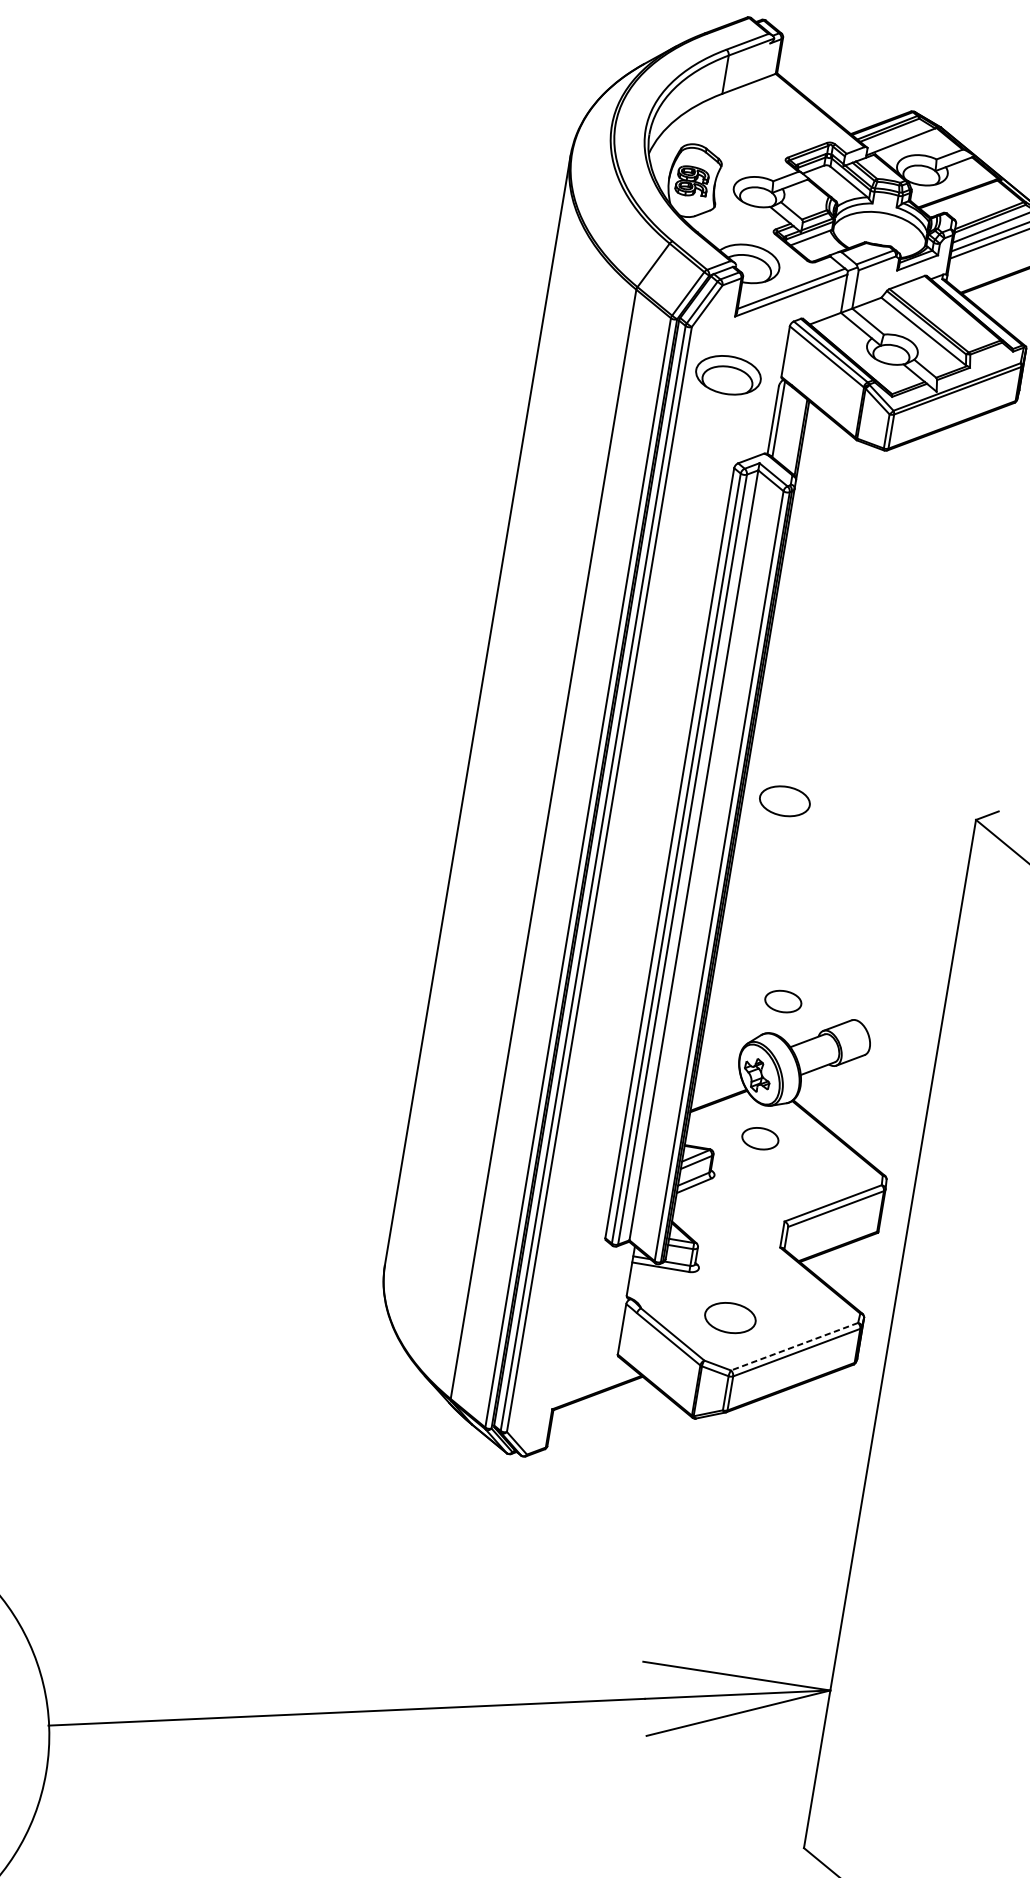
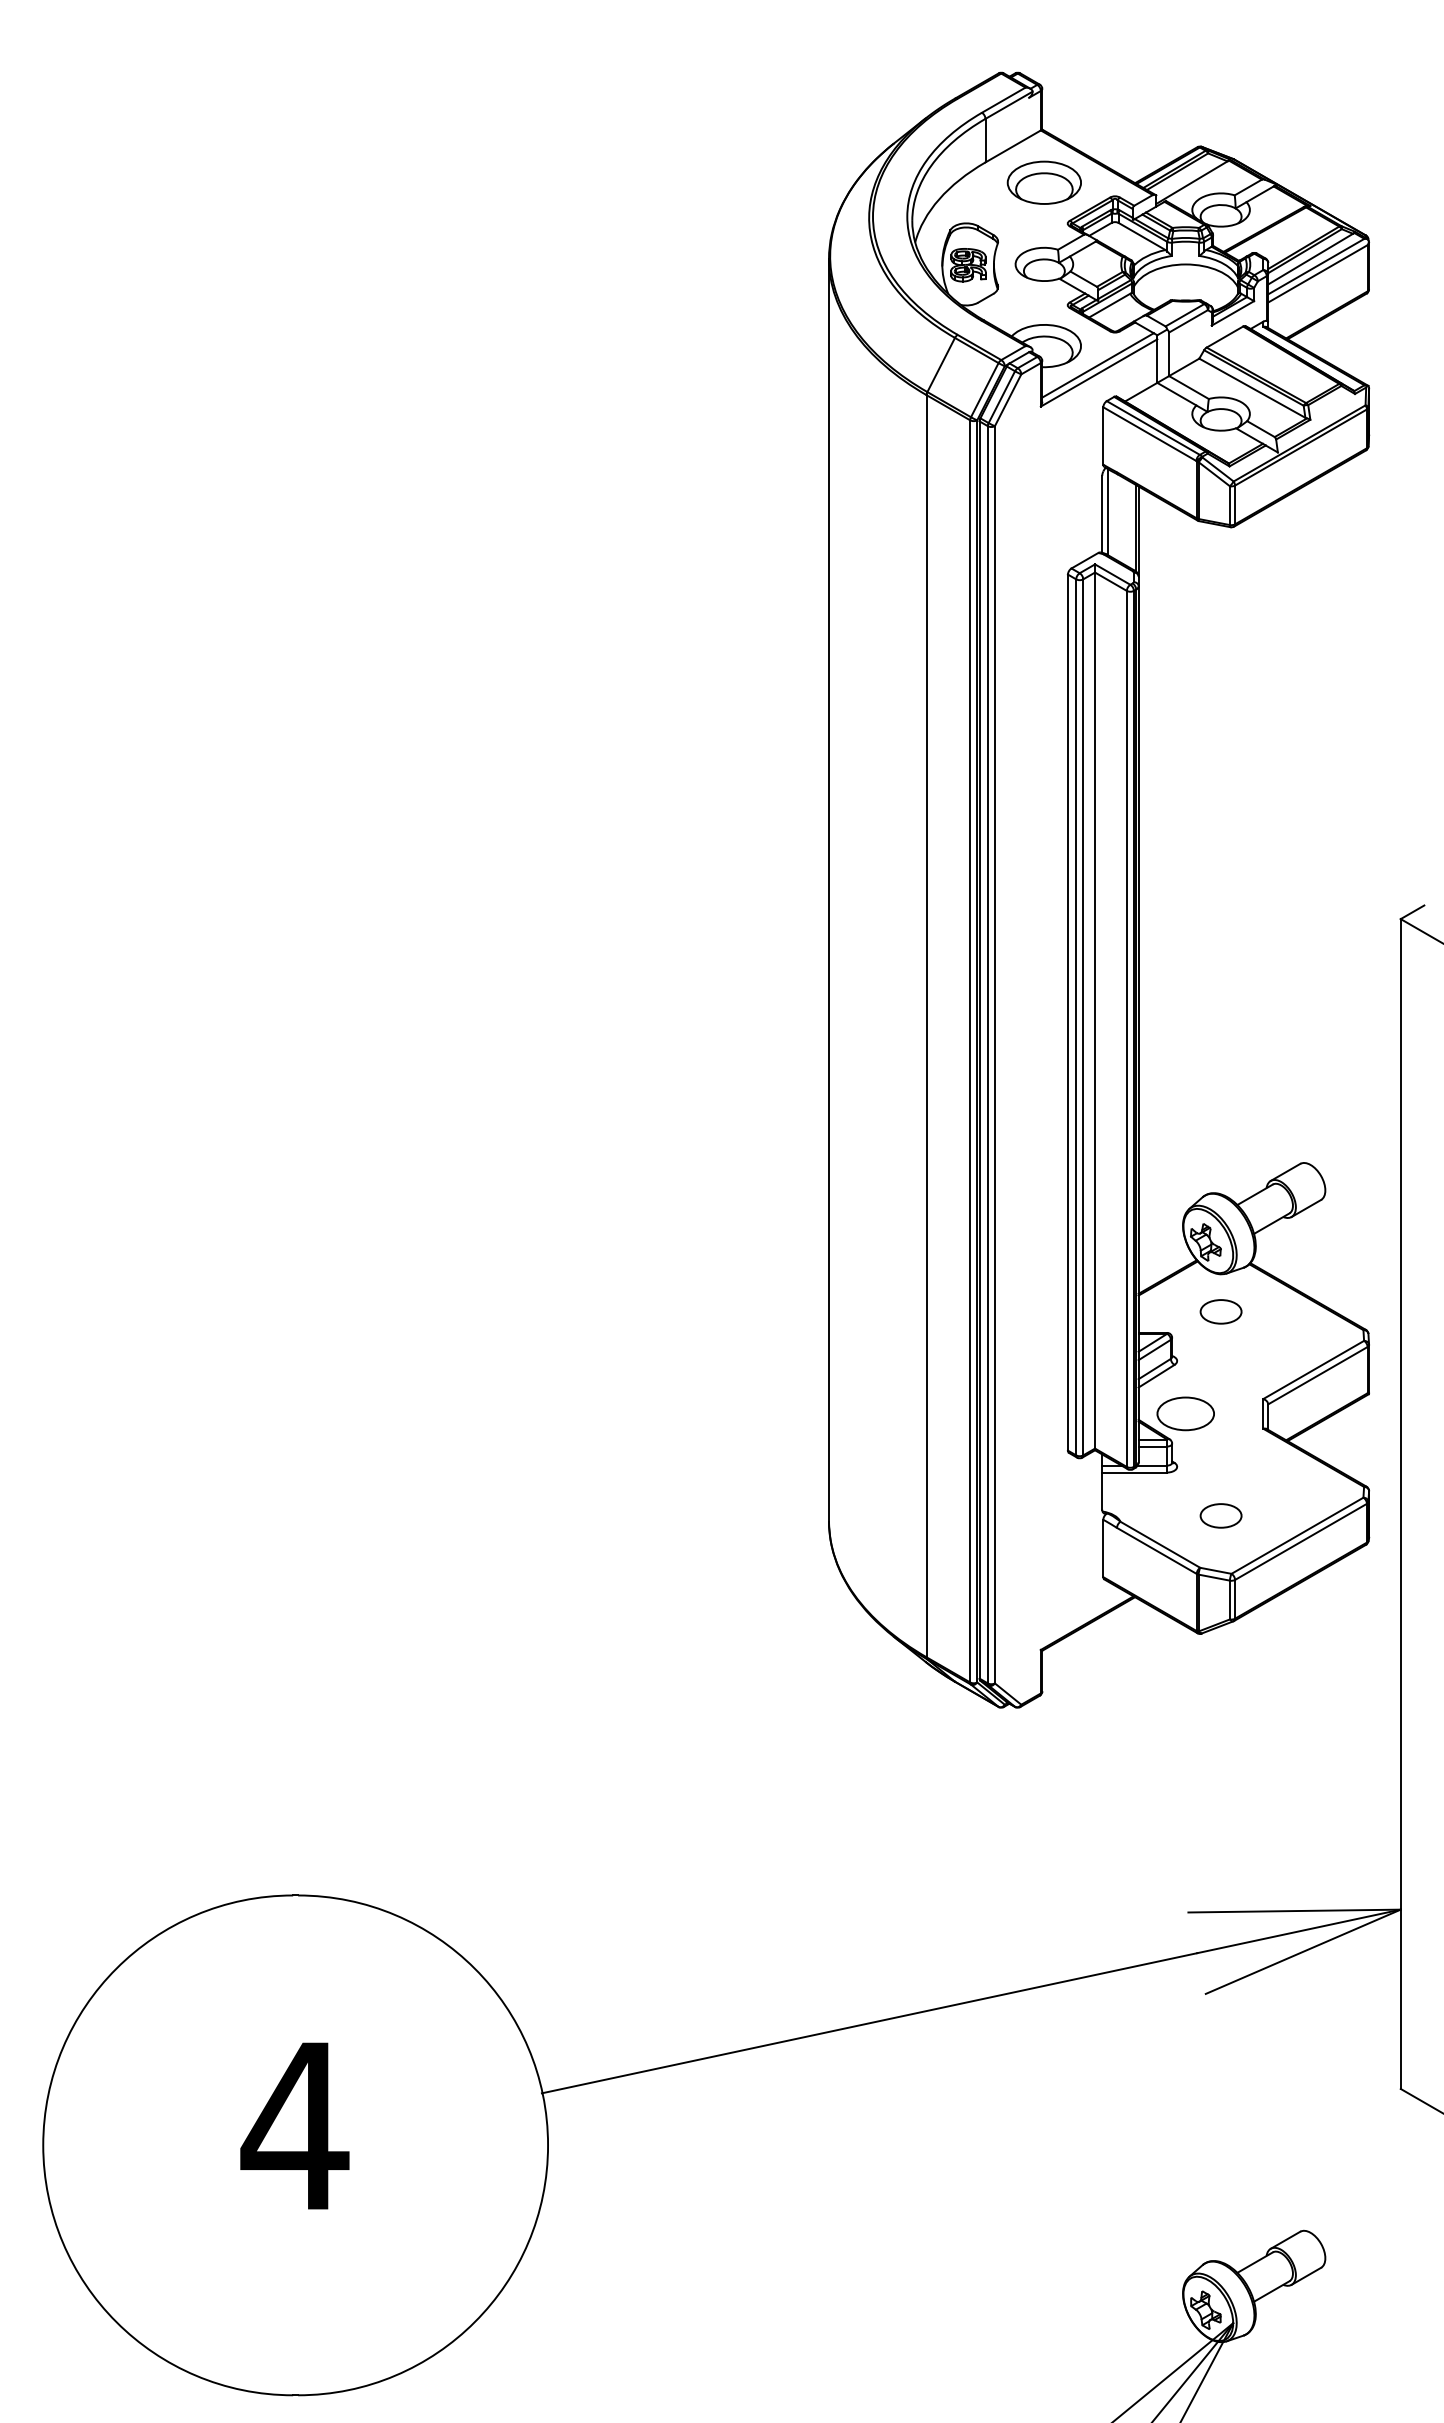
part: (727, 374) -> (1043, 182), moved
part: (784, 800) -> (1185, 1413), moved
part: (782, 1001) -> (1220, 1155), removed
part: (729, 1317) -> (1220, 1515), size x0.71
line: (794, 1347) -> (1297, 1536), dashed -> solid

